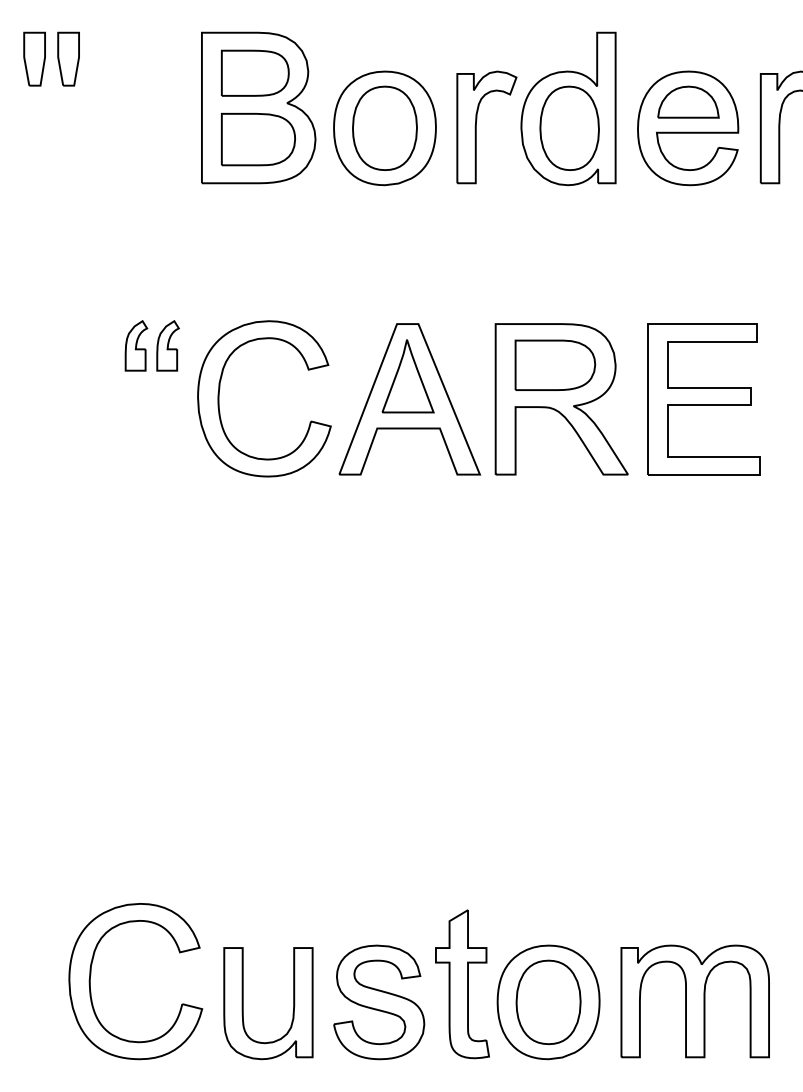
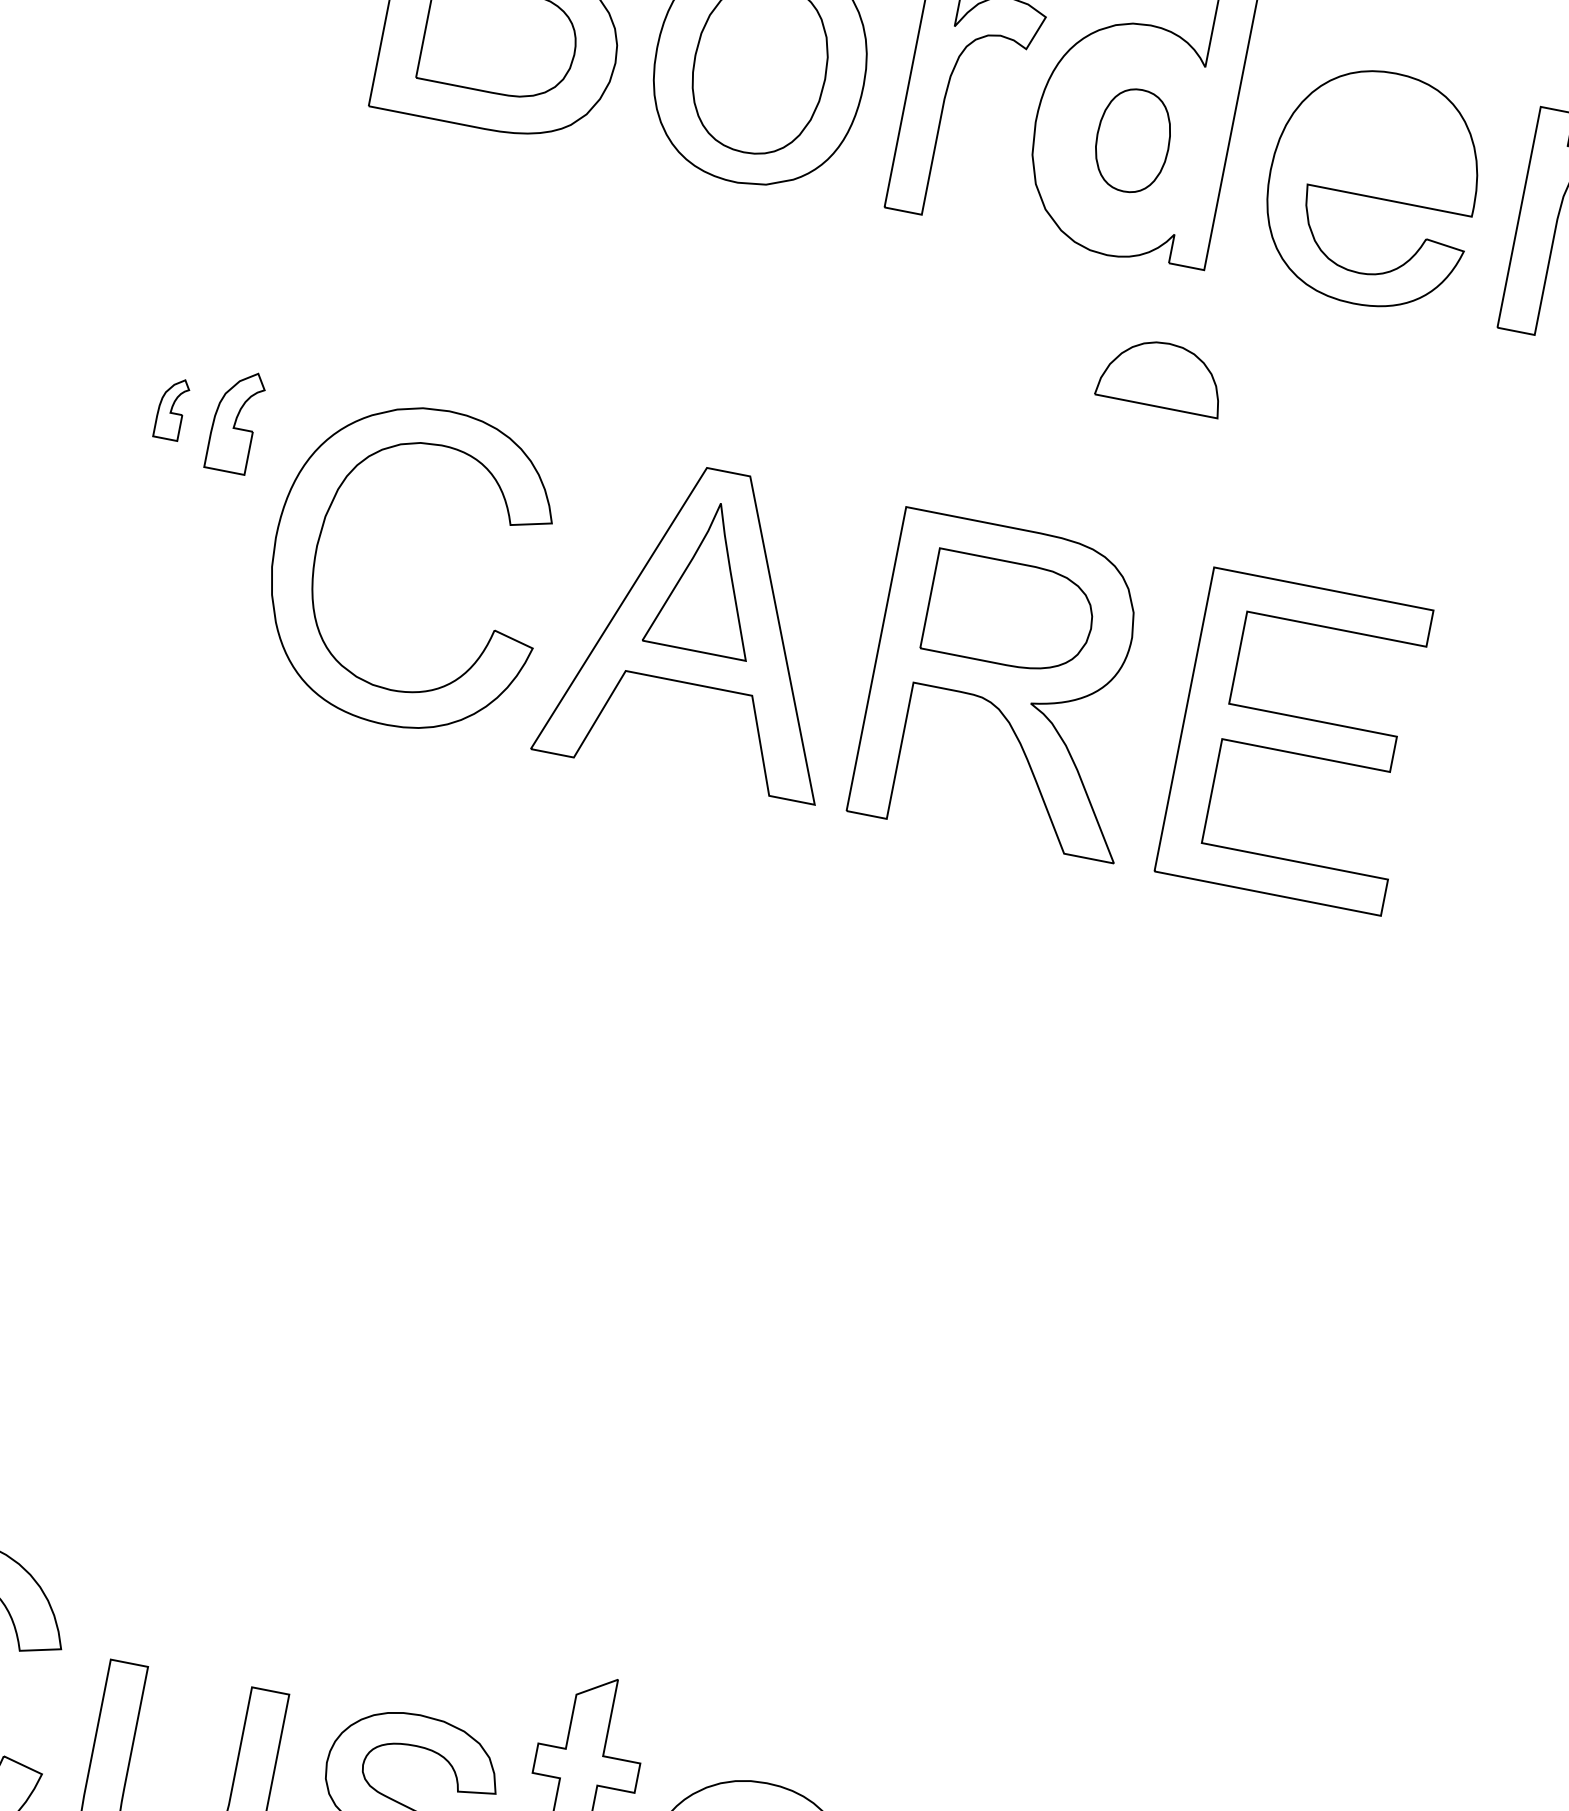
part: (688, 101) -> (1162, 373), moved
part: (569, 127) -> (1133, 139), size x0.6
part: (136, 345) -> (172, 407), size x0.6

